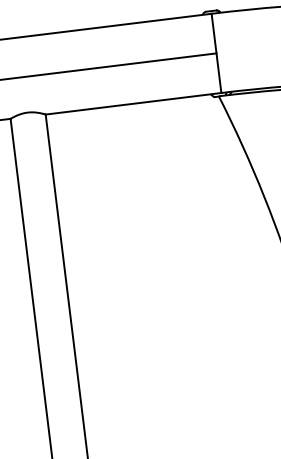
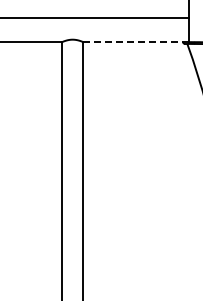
line: (134, 104) -> (136, 42), solid -> dashed

